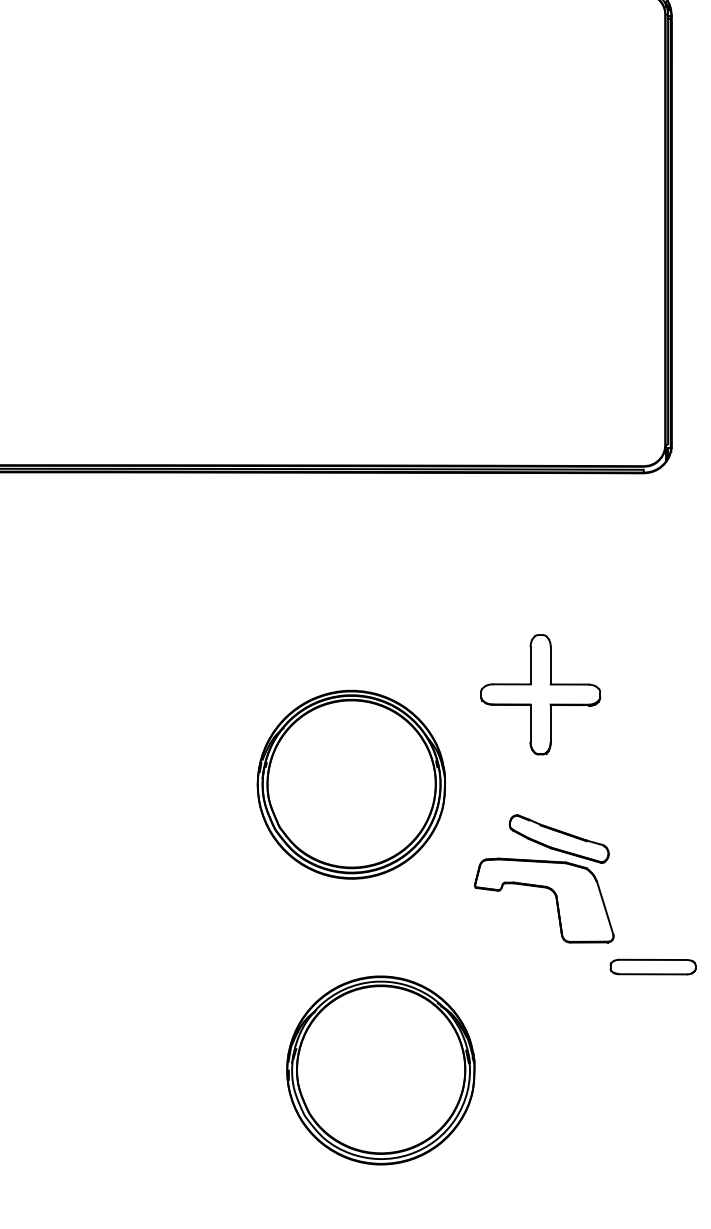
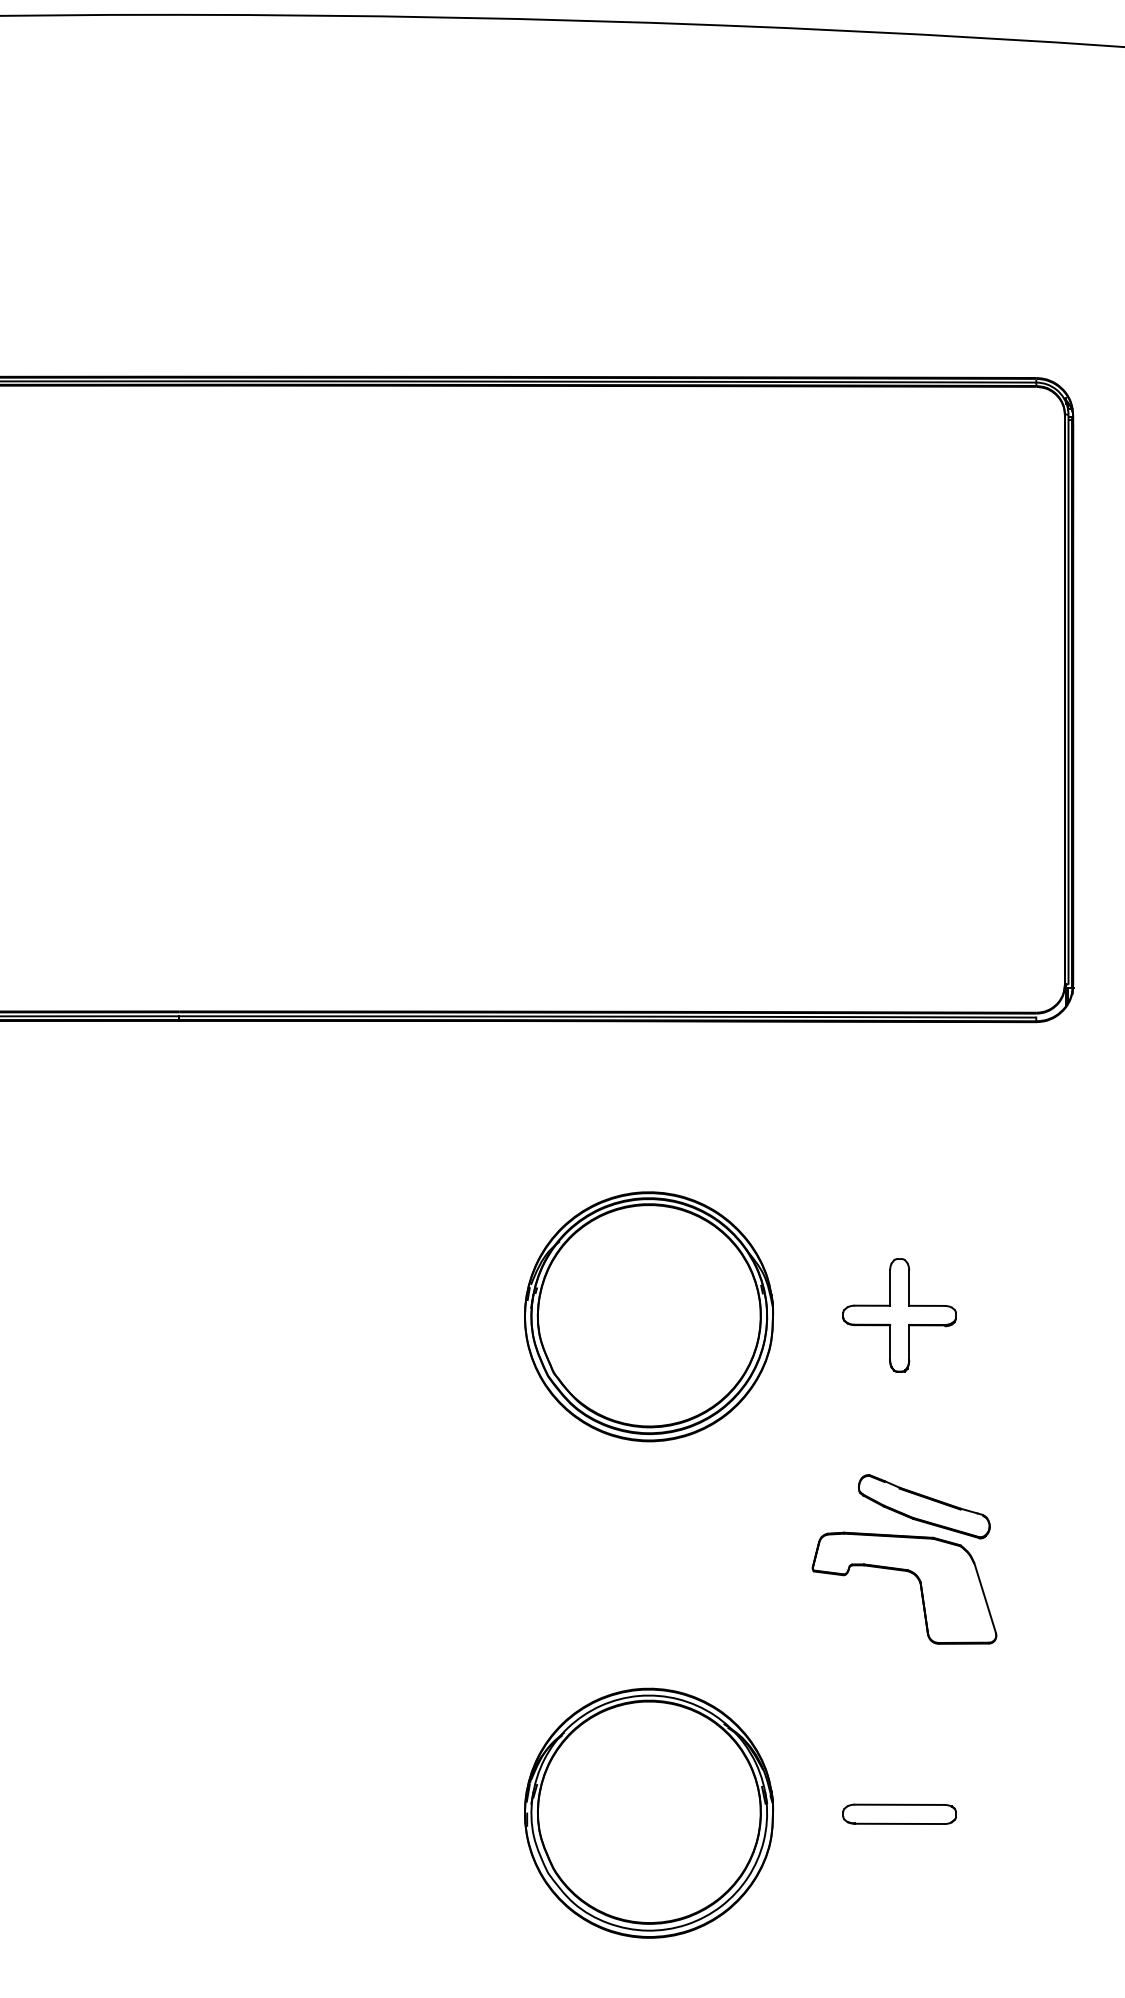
part: (540, 694) -> (899, 1315), size x0.71
part: (351, 784) -> (648, 1316), moved
part: (652, 966) -> (899, 1813), moved
part: (381, 1069) -> (649, 1812), moved

